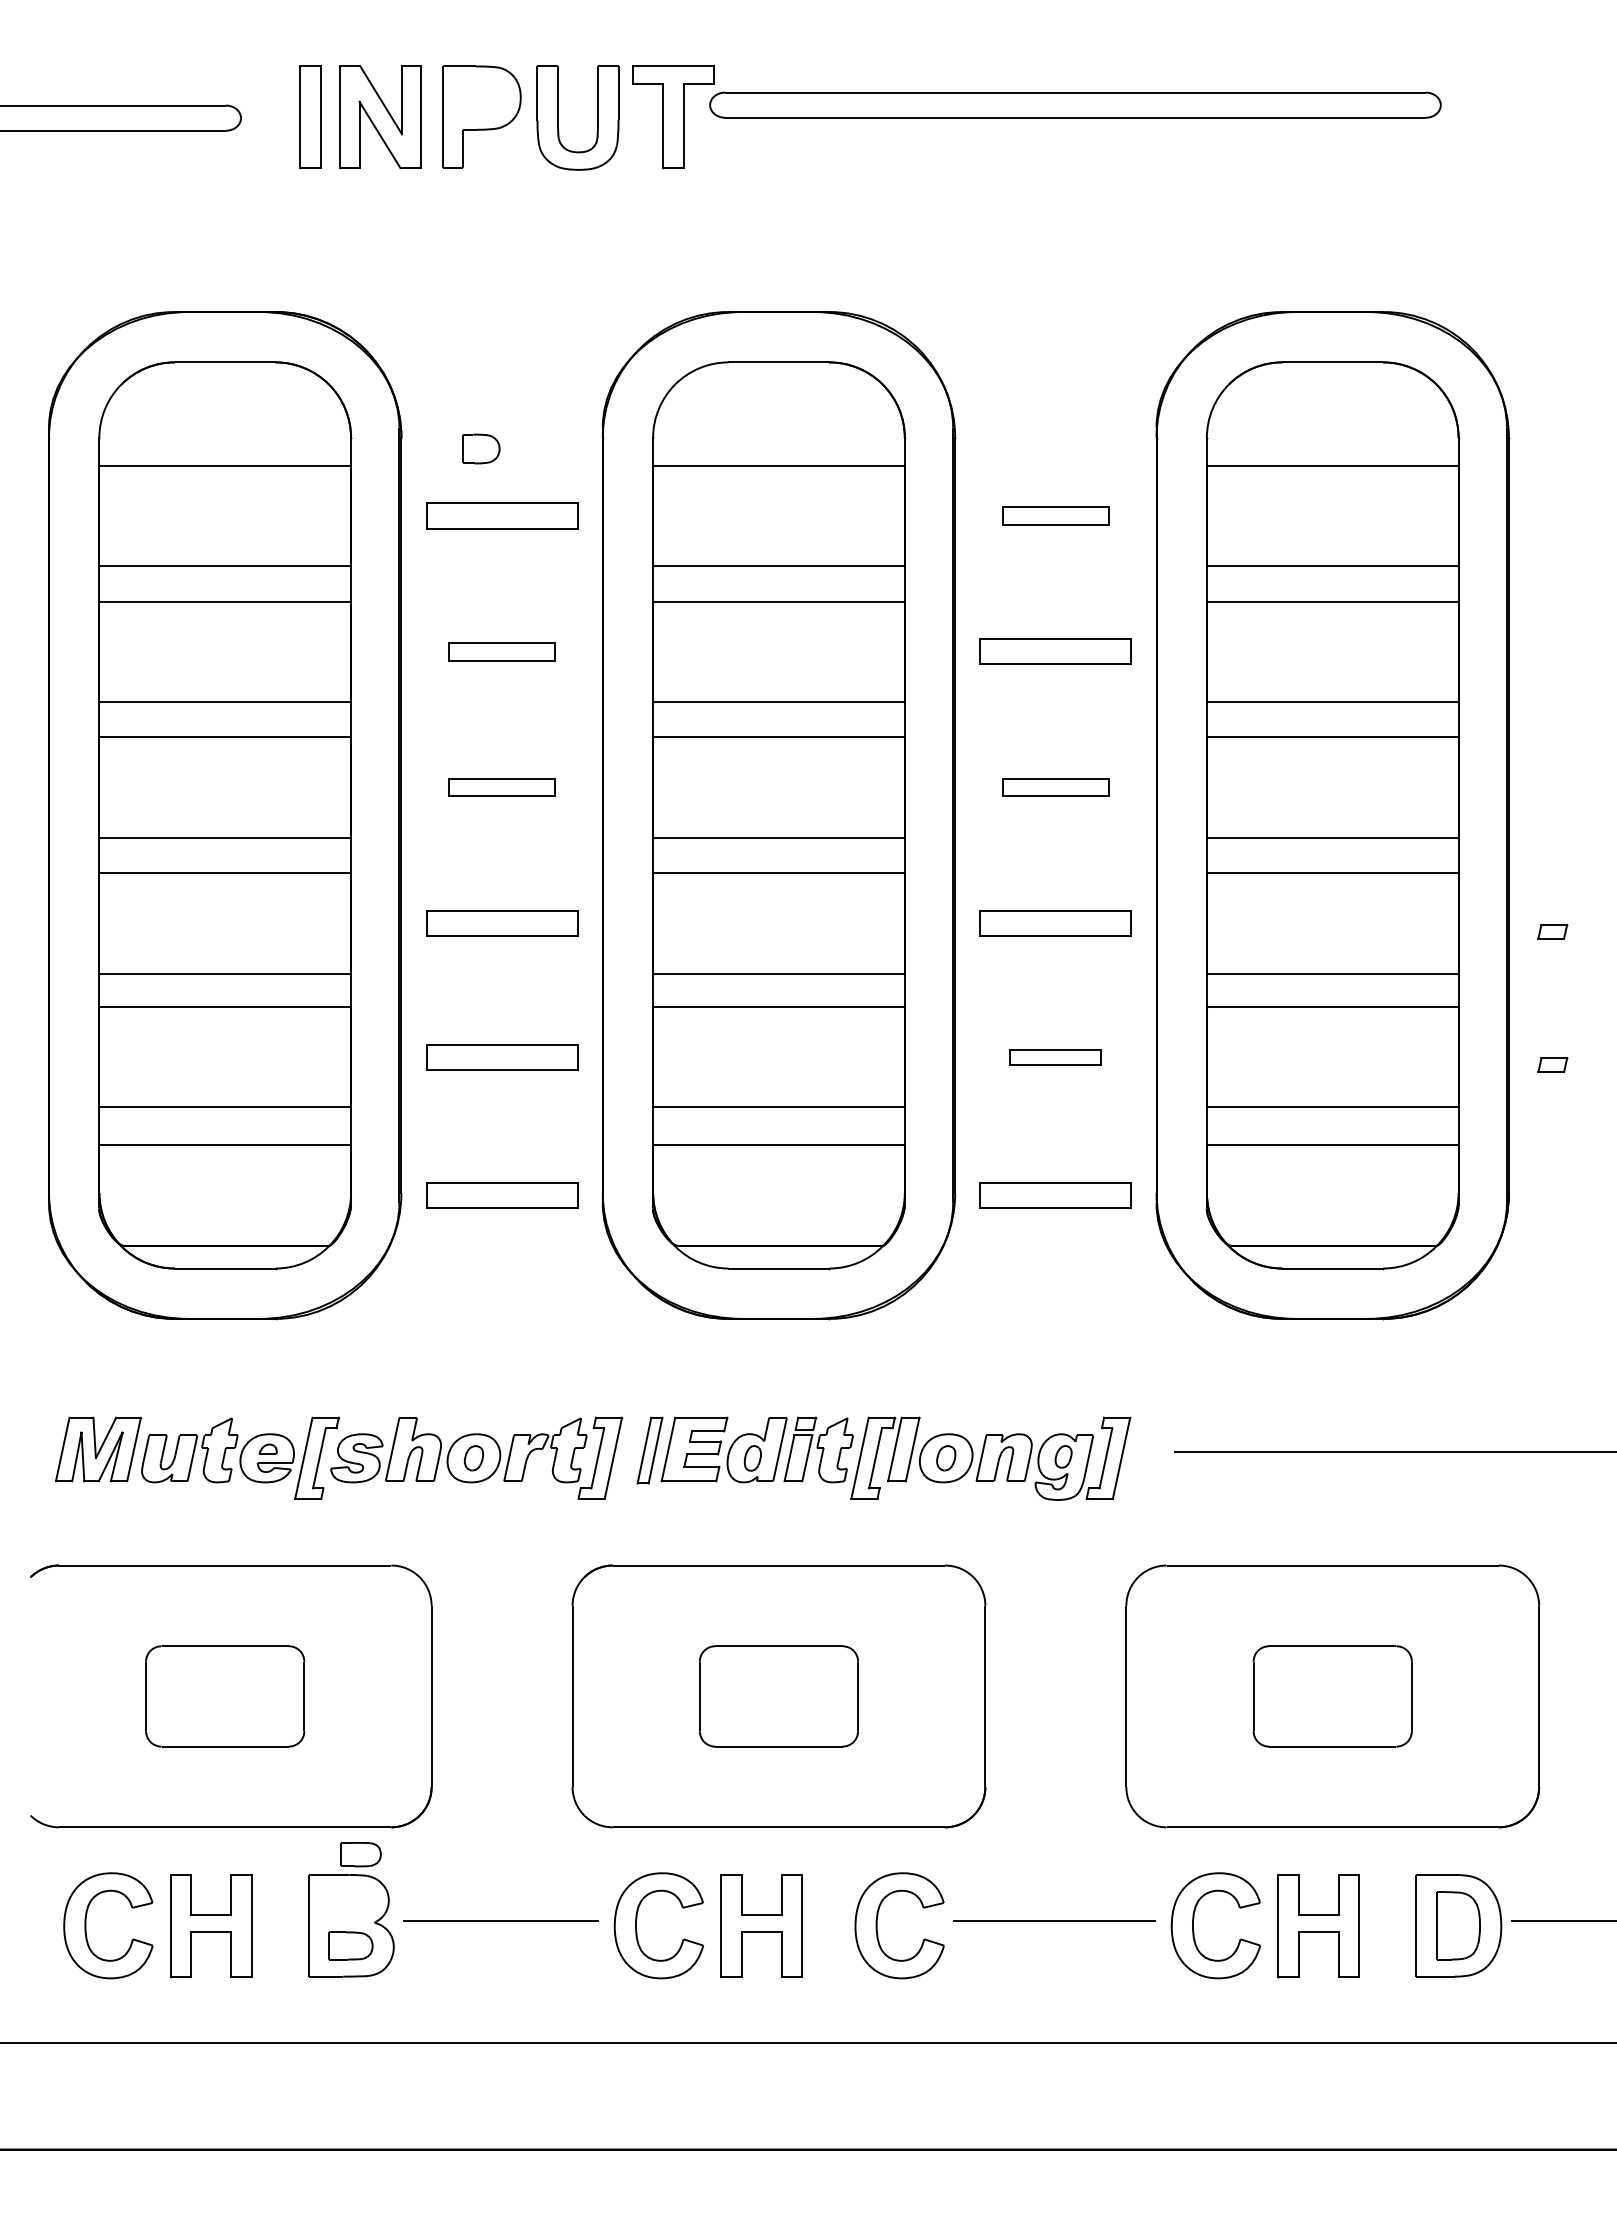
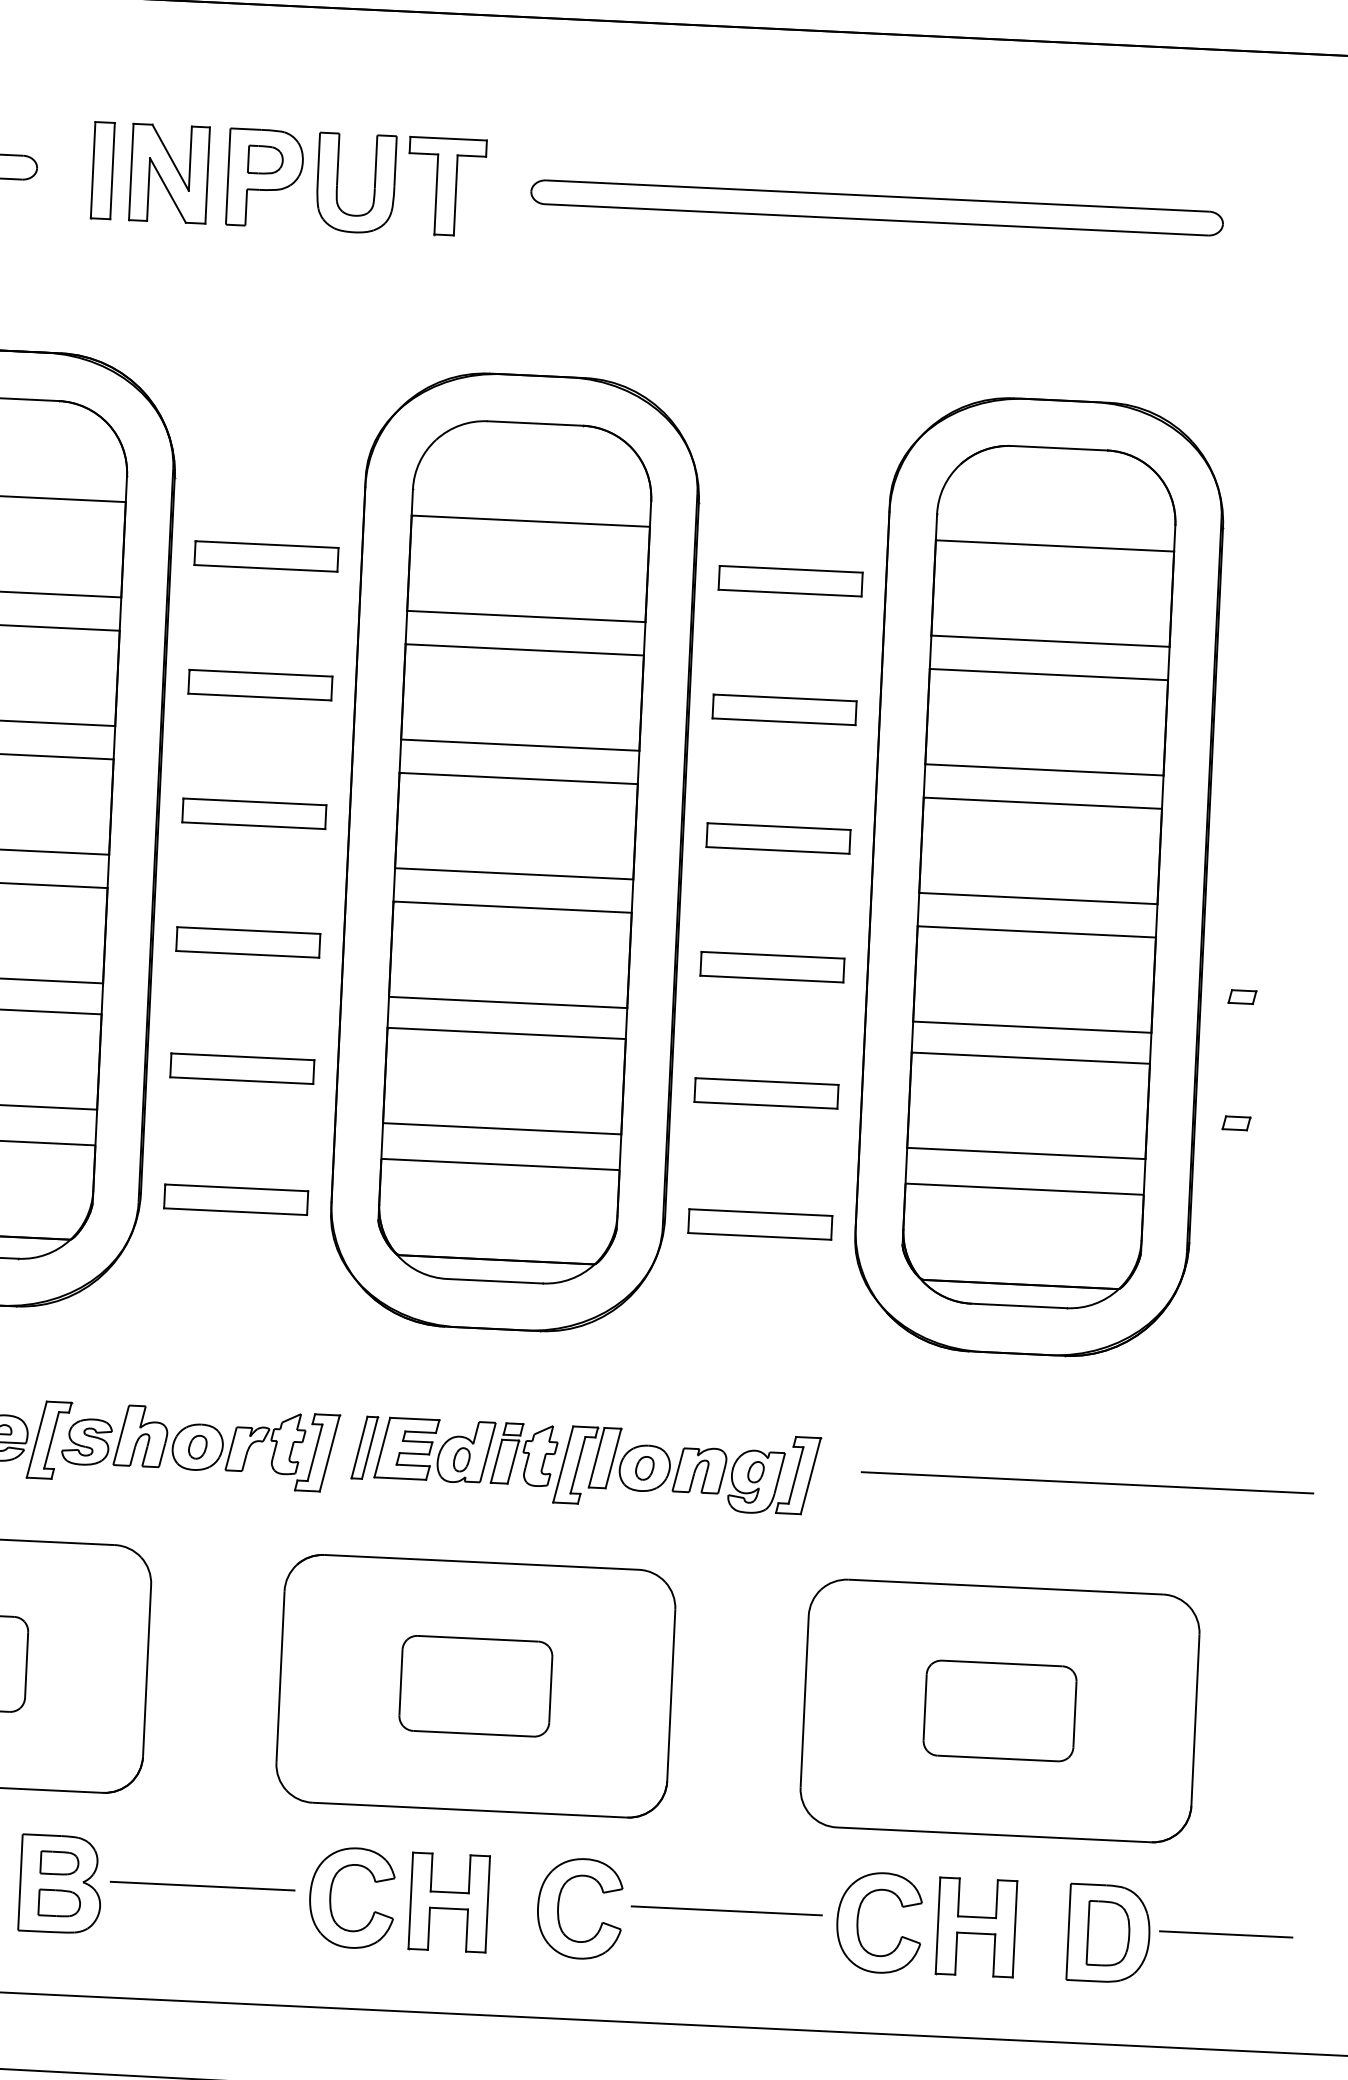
part: (1075, 104) -> (877, 207), moved
part: (481, 448) -> (265, 159), moved
part: (1055, 515) -> (790, 580), size x1.43
part: (502, 651) -> (260, 684), size x1.43
part: (502, 787) -> (254, 813), size x1.43
part: (1055, 787) -> (778, 838), size x1.43
part: (1055, 1057) -> (766, 1093), size x1.67
part: (360, 1854) -> (59, 1863), moved

